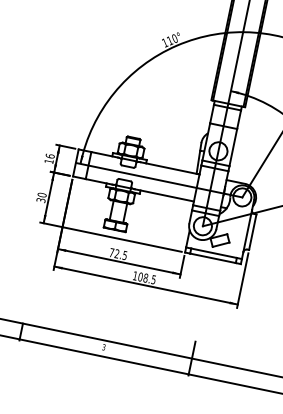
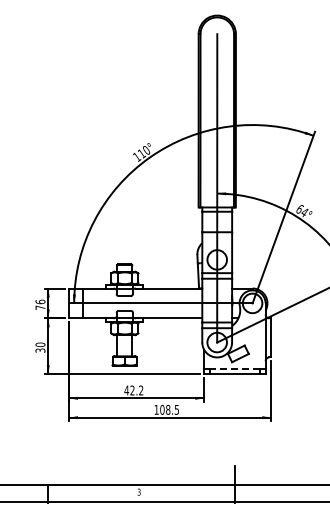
text: (49, 161) -> (40, 307), 16 -> 76
line: (213, 253) -> (234, 368), solid -> dashed
text: (117, 254) -> (133, 390), 72.5 -> 42.2

